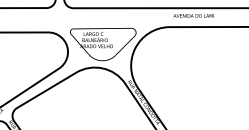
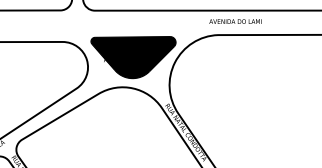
text: (193, 15) -> (235, 21), moved
fill: (103, 44) -> (133, 57), added

